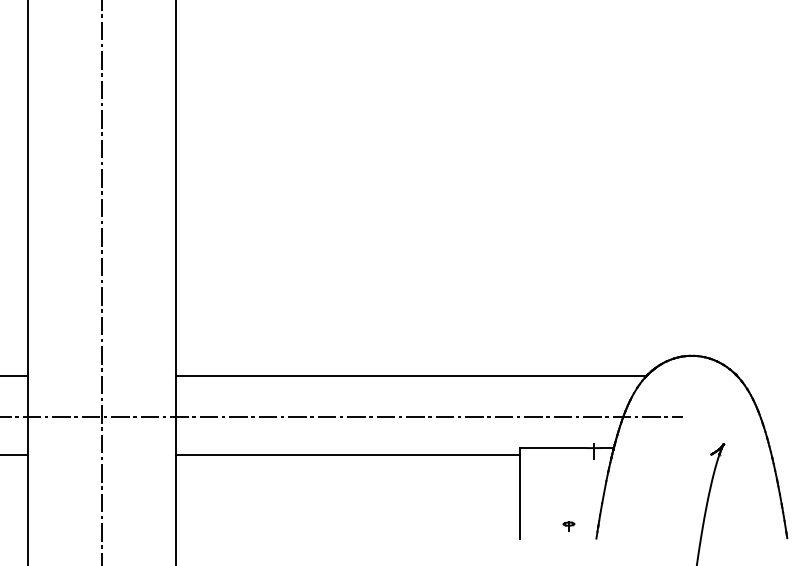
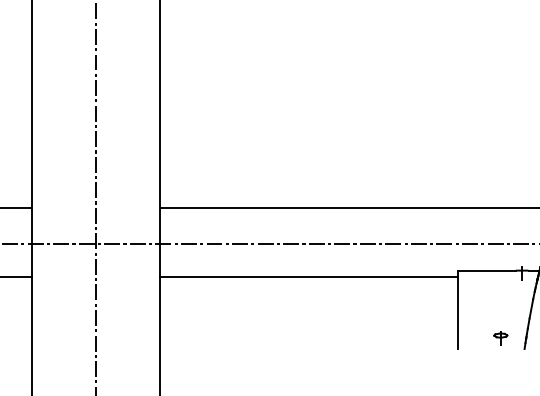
part: (568, 526) -> (500, 338), size x1.43

